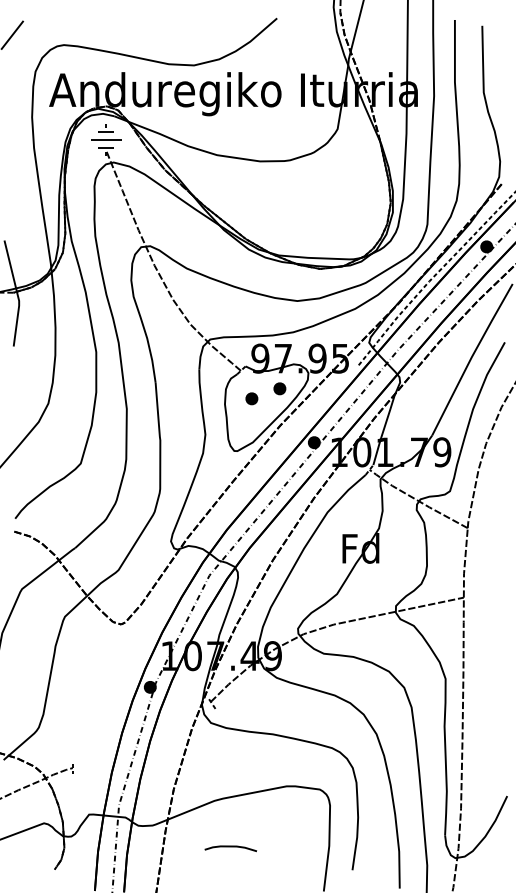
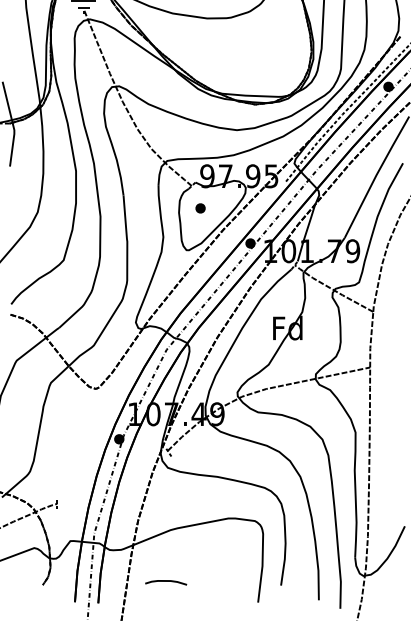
part: (279, 388) -> (222, 200), removed
curve: (230, 847) -> (165, 581), moved

